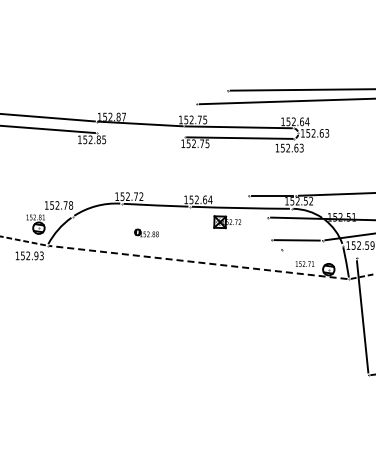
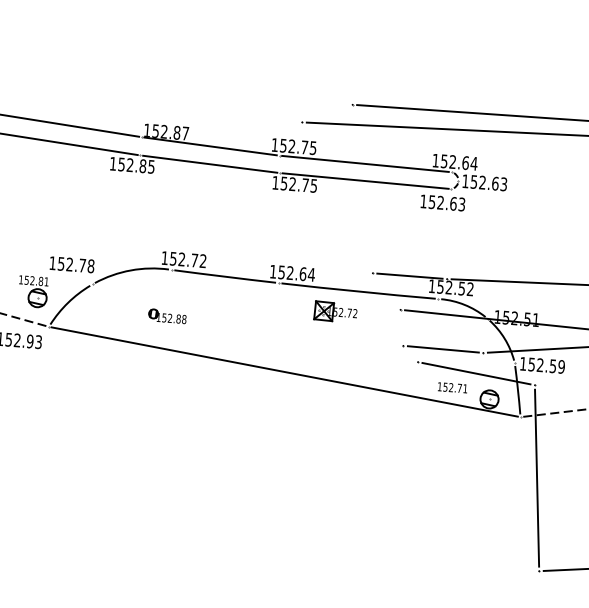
line: (140, 135) -> (209, 164), added
part: (146, 232) -> (167, 315), moved
line: (318, 253) -> (475, 372), added
line: (197, 262) -> (283, 371), dashed -> solid

